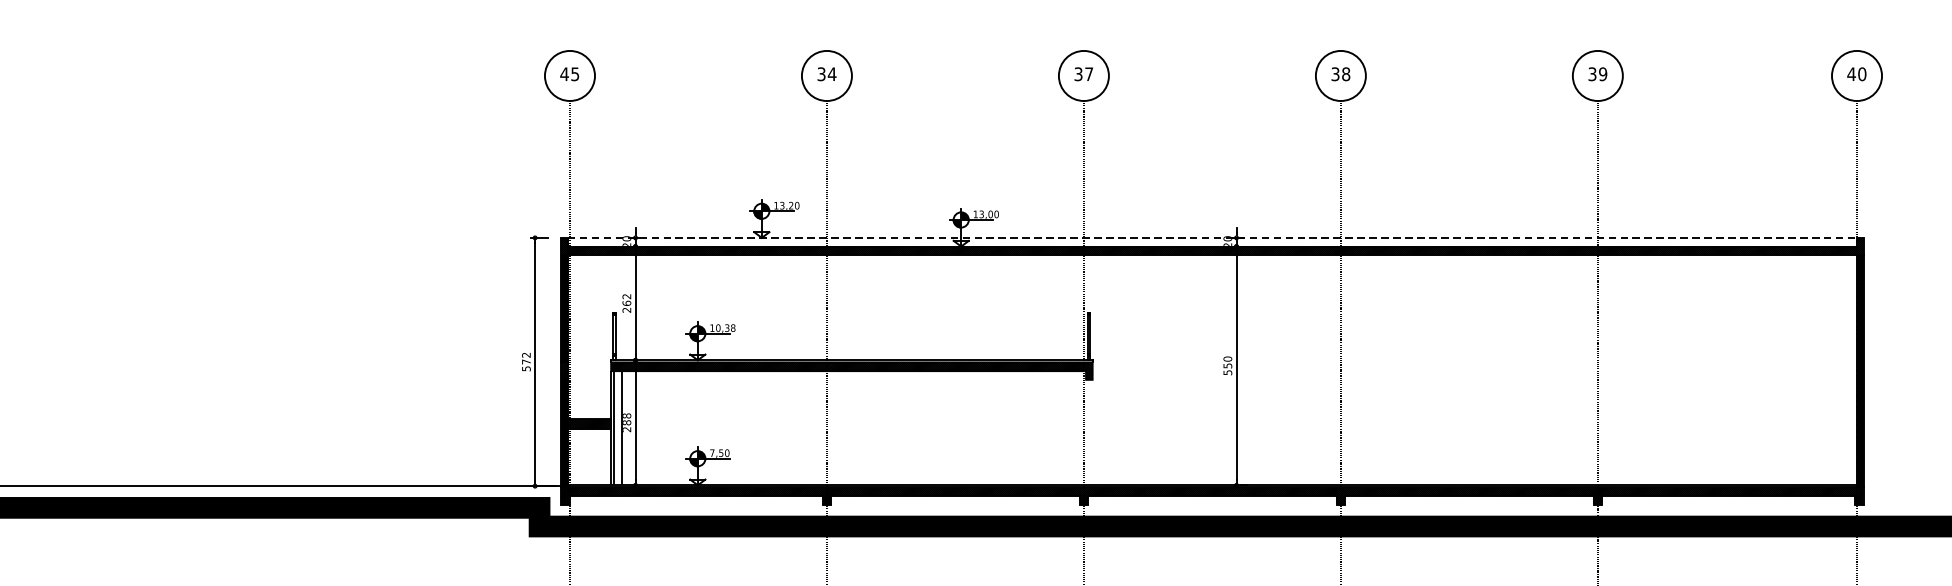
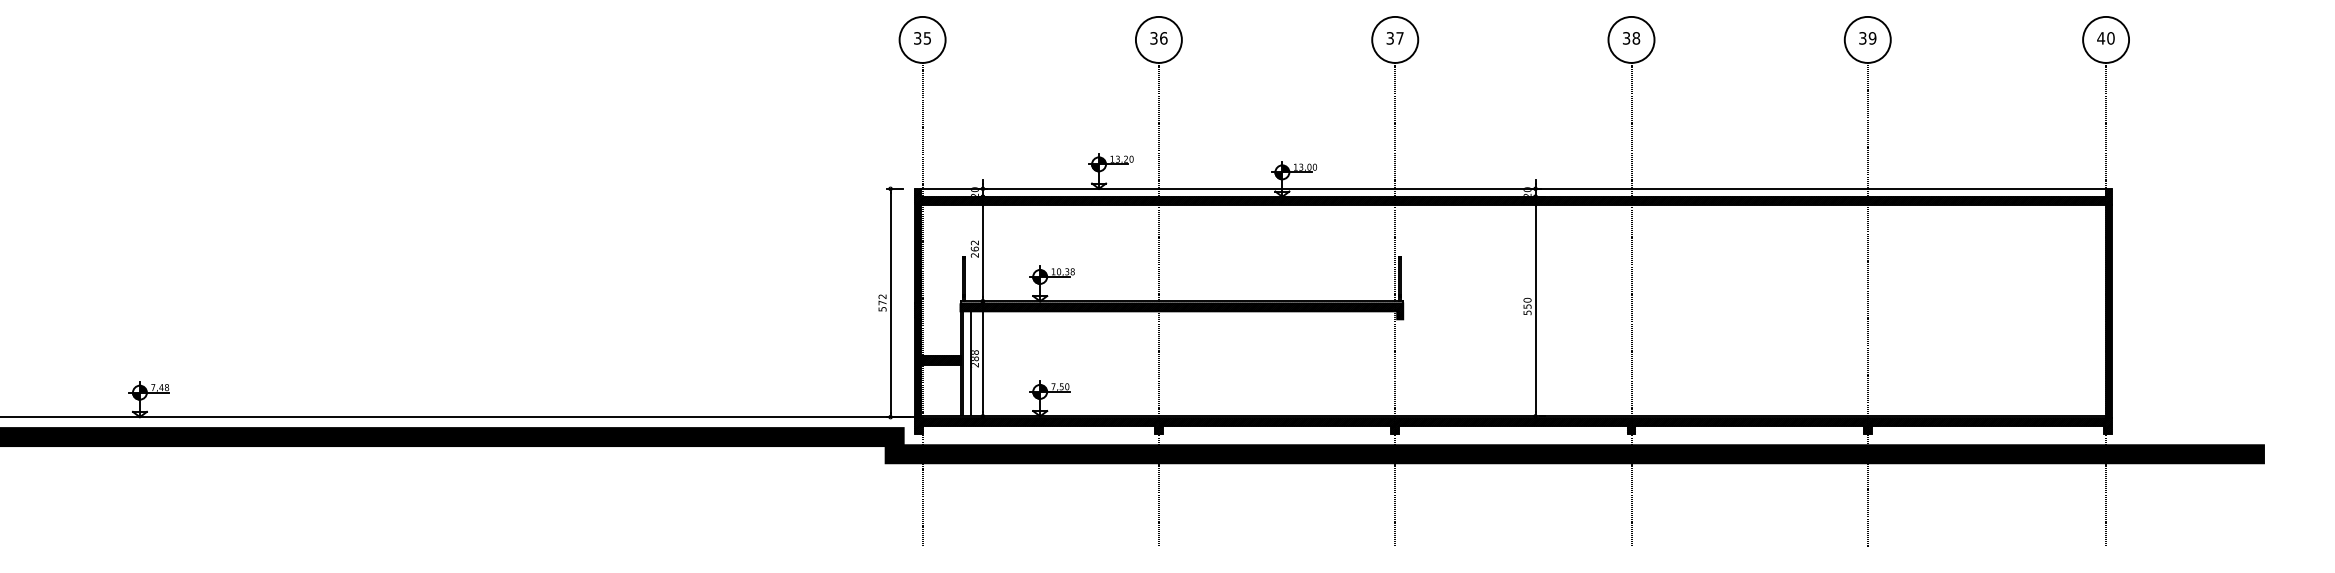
text: (564, 74) -> (917, 38), 45 -> 35
text: (831, 74) -> (1163, 38), 34 -> 36
line: (1212, 237) -> (1513, 188), dashed -> solid

